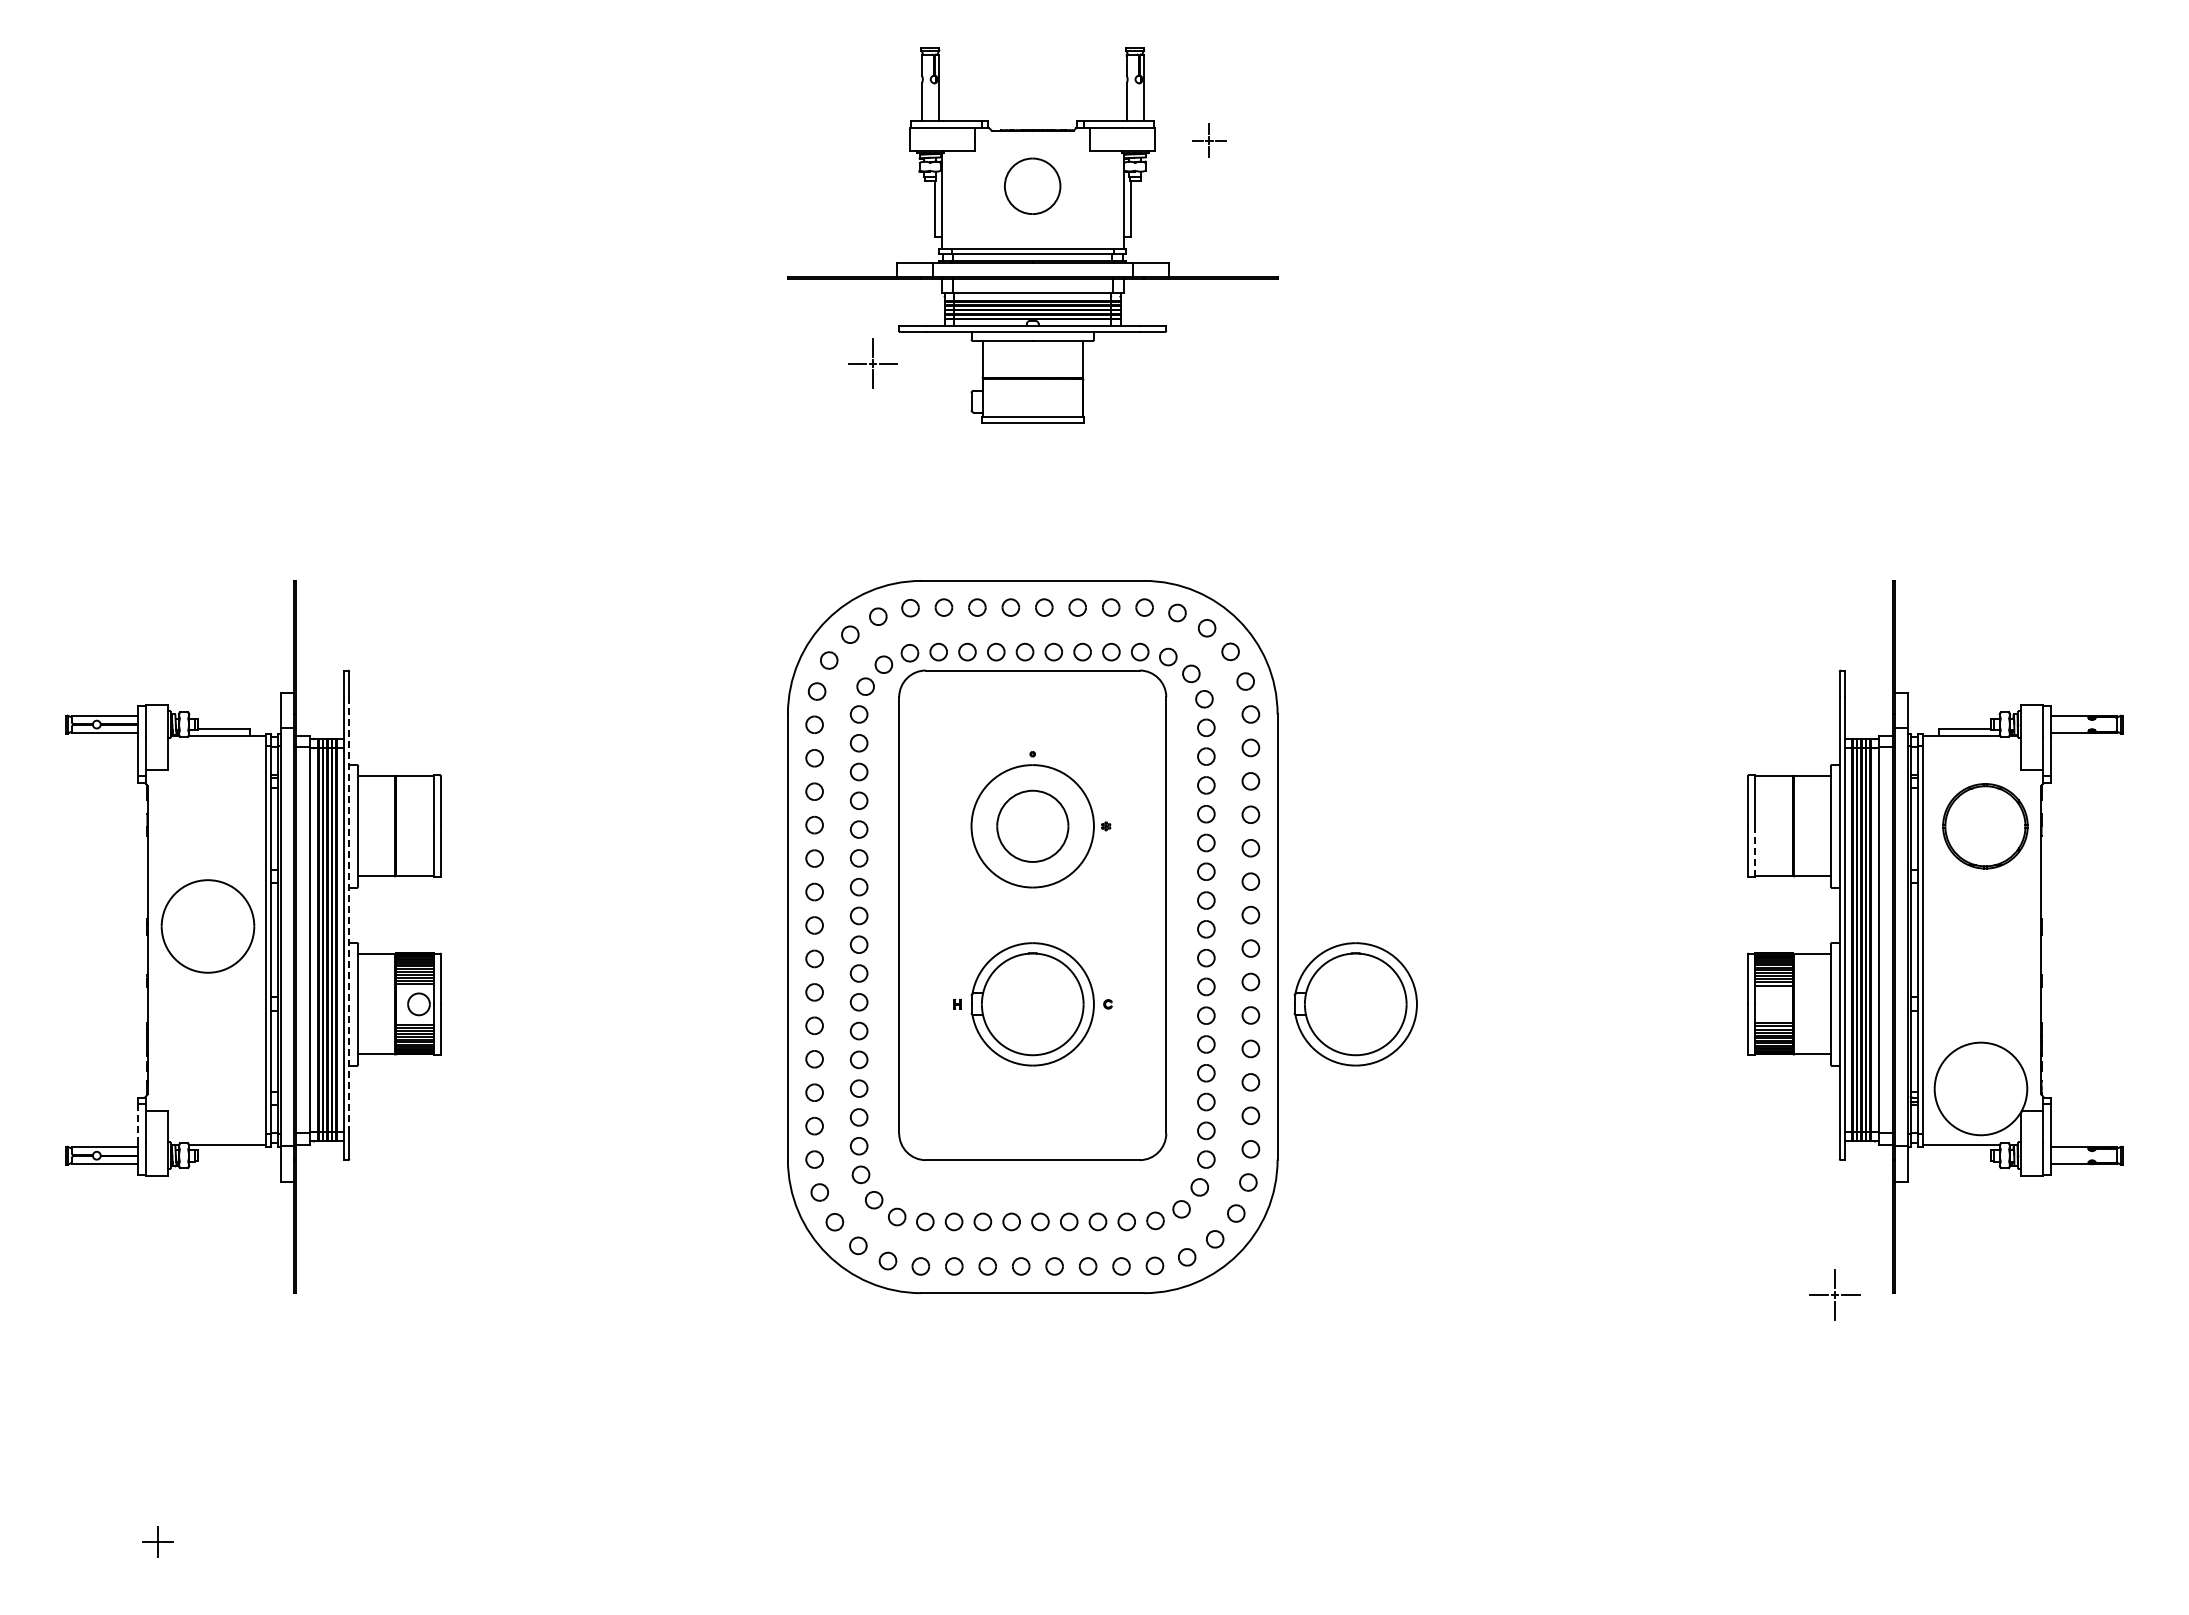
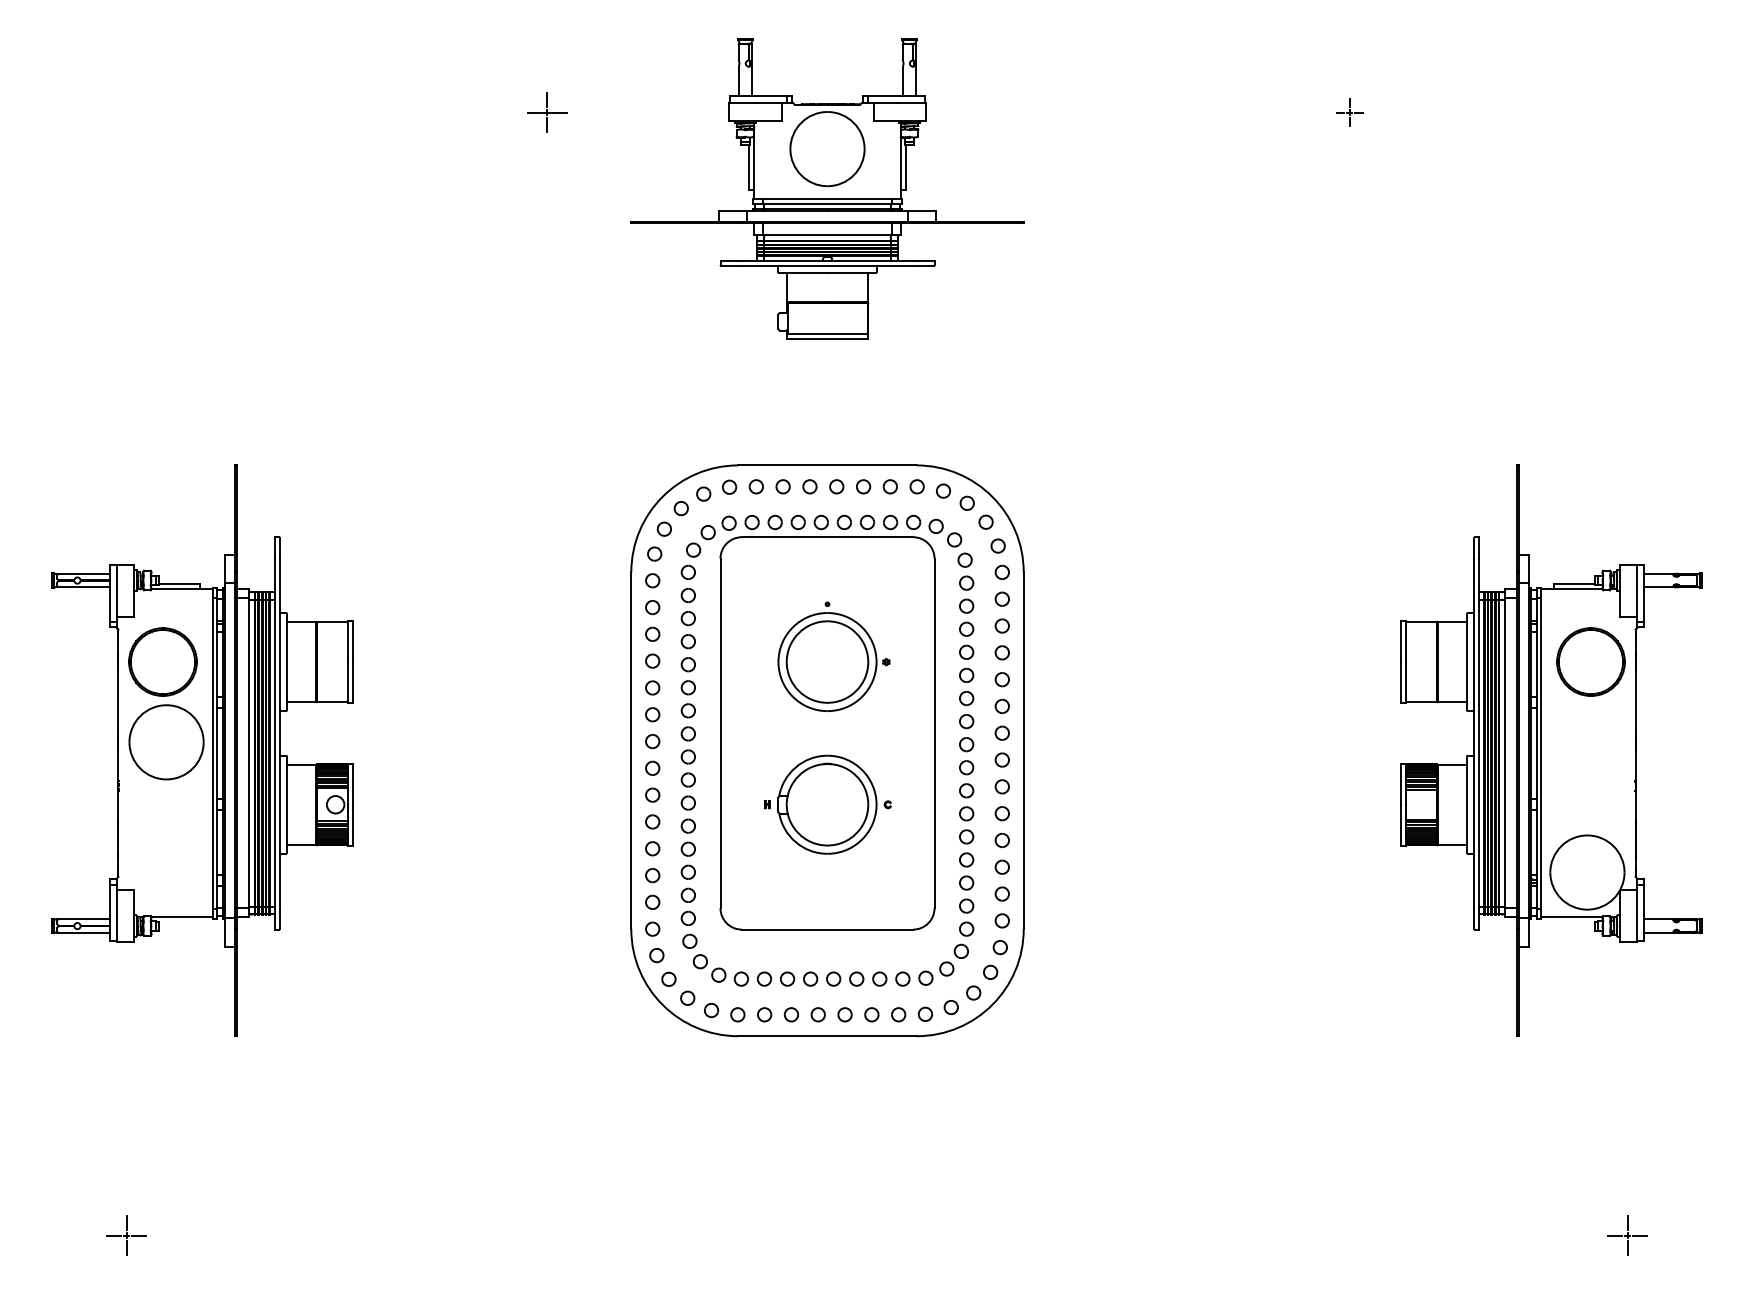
part: (1209, 140) -> (1349, 112), moved
part: (1032, 186) -> (827, 149), size x1.67
part: (872, 363) -> (546, 112), moved
part: (203, 826) -> (162, 662), added
part: (1032, 826) -> (827, 662), size x1.43
line: (1755, 852) -> (1406, 683), dashed -> solid
line: (349, 915) -> (279, 733), dashed -> solid
part: (1355, 1004) -> (1086, 804), removed
line: (137, 1123) -> (110, 900), dashed -> solid
part: (1834, 1294) -> (1627, 1235), moved
part: (157, 1541) -> (126, 1235), size x1.67

